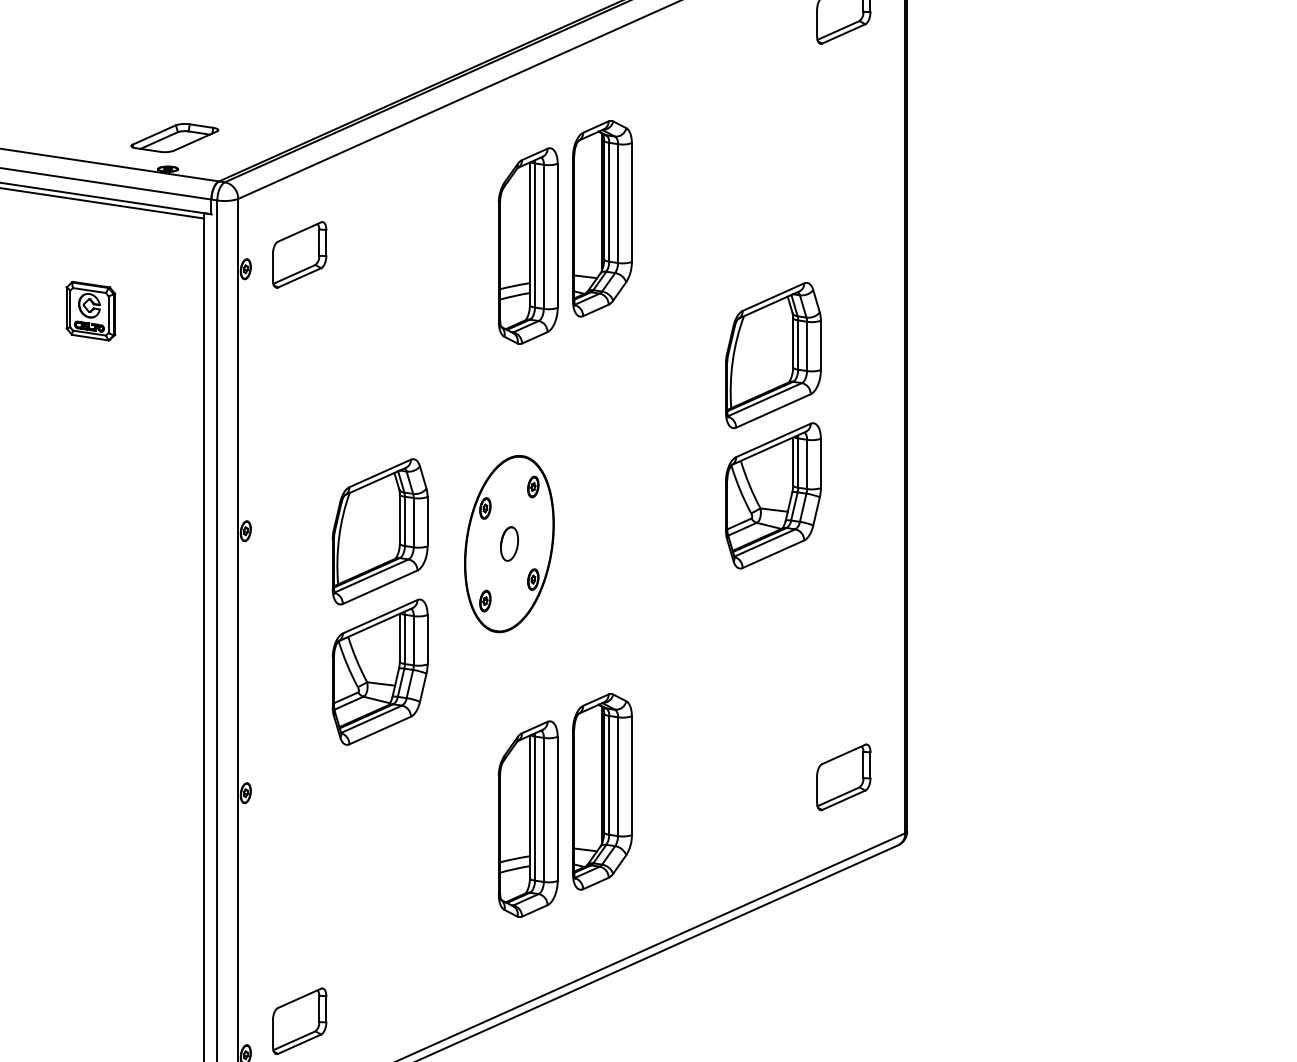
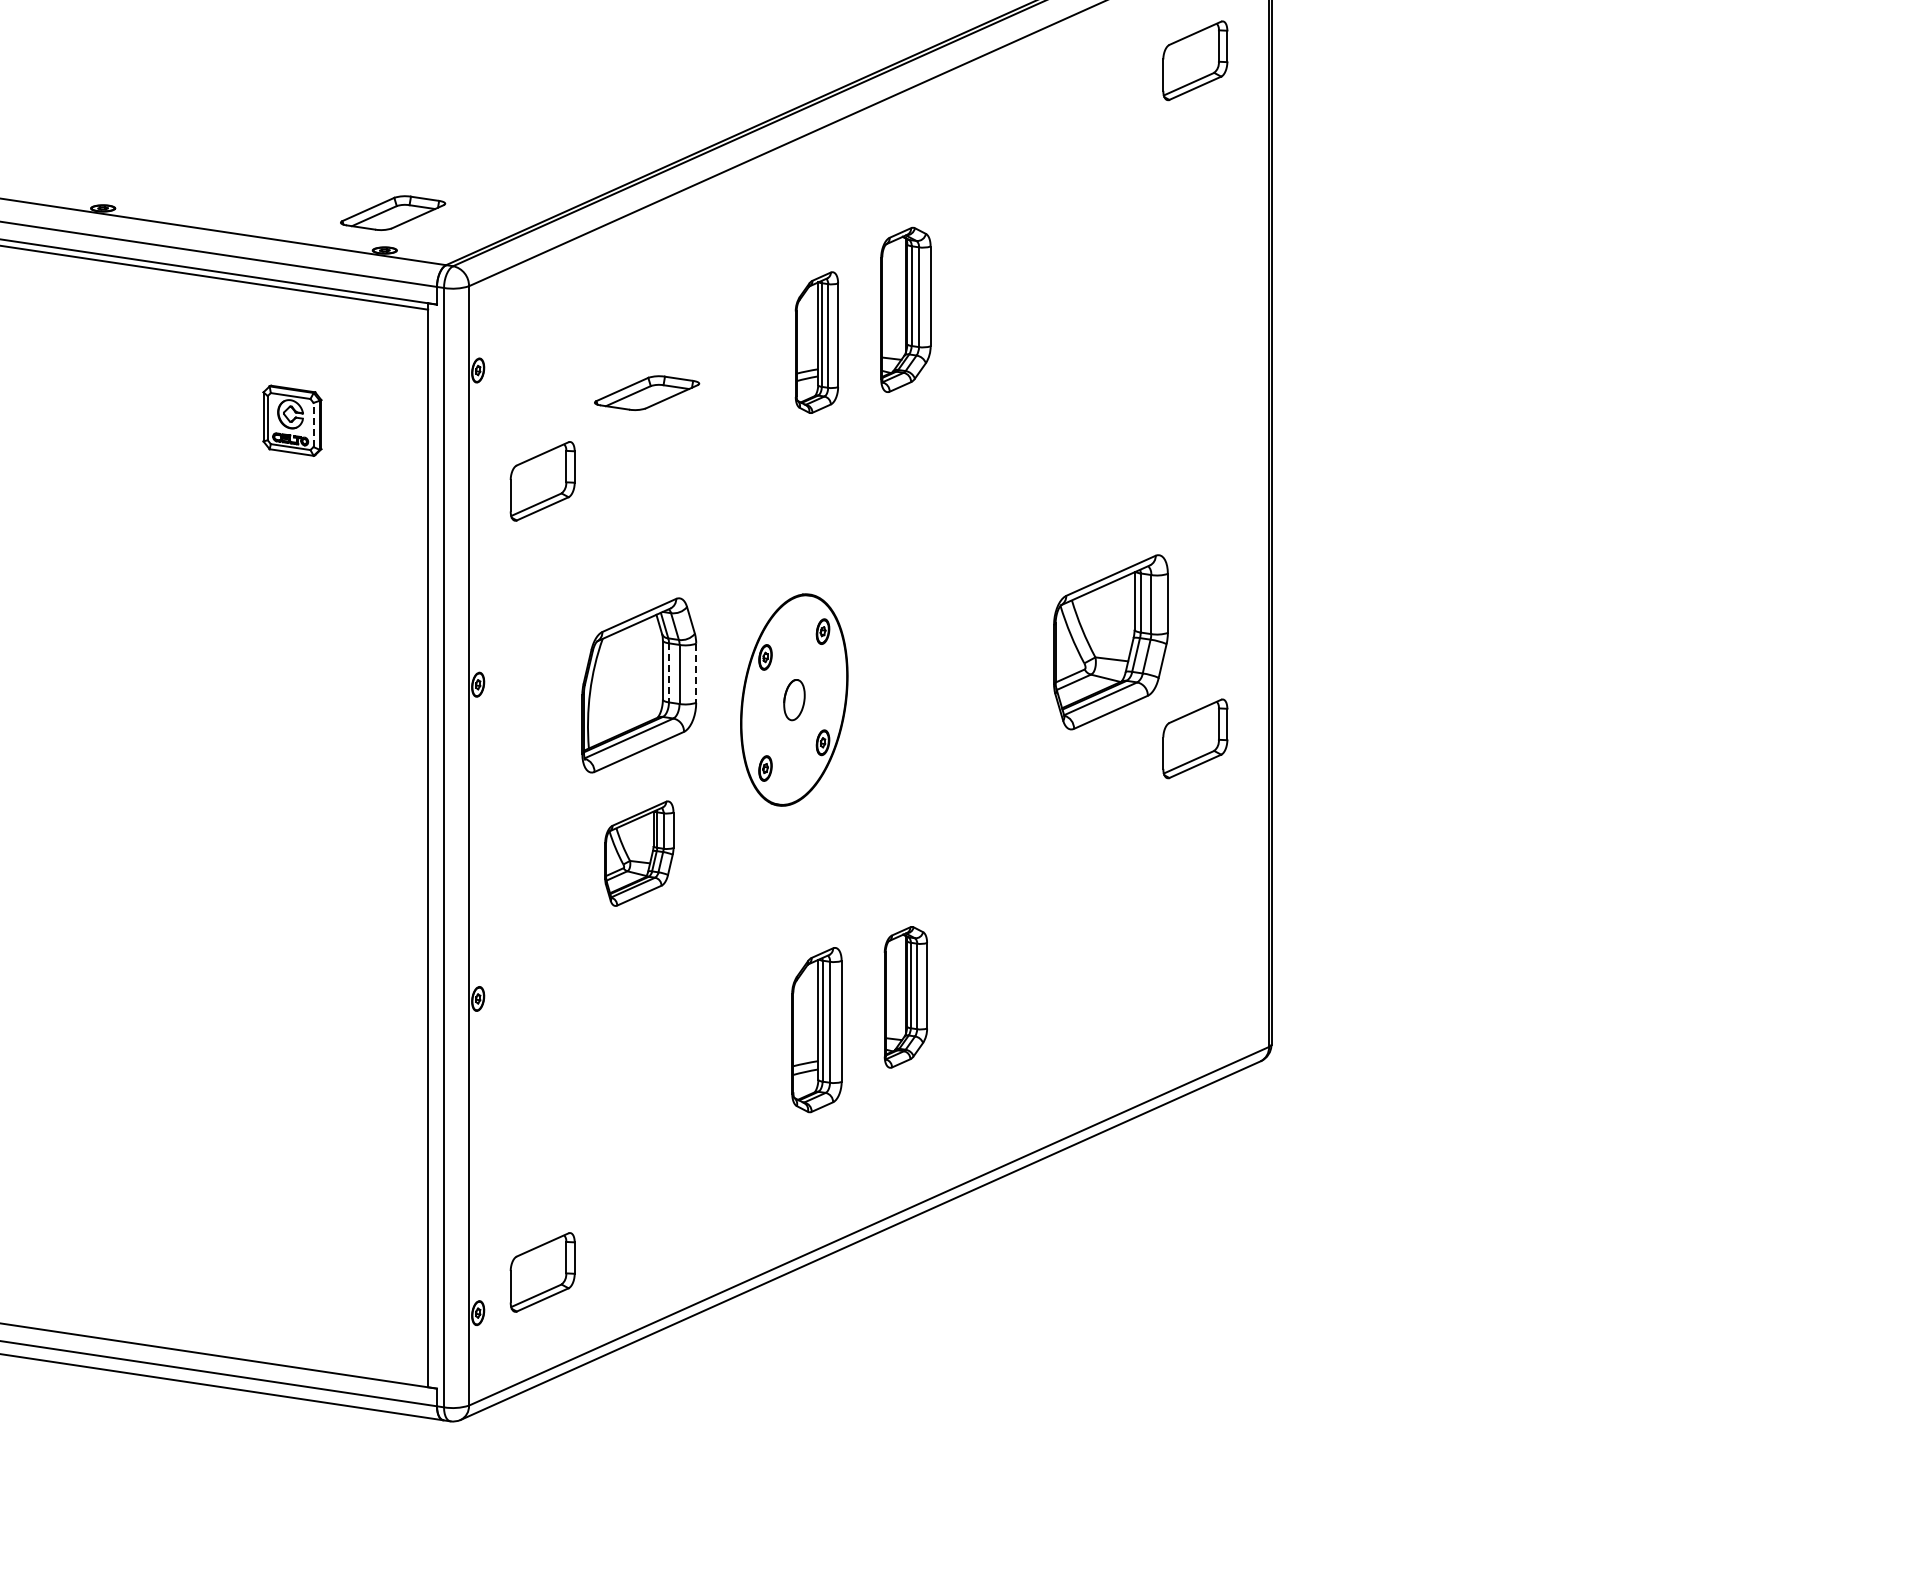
part: (602, 218) -> (905, 309), size x0.7
part: (527, 245) -> (816, 342), size x0.6
part: (299, 255) -> (542, 481), moved
part: (387, 287) -> (647, 392), added
line: (108, 314) -> (313, 424), solid -> dashed
part: (773, 355) -> (1110, 473), removed
line: (404, 521) -> (668, 672), solid -> dashed
line: (427, 521) -> (696, 673), solid -> dashed
part: (380, 671) -> (639, 853), size x0.6
part: (843, 777) -> (1195, 738), moved
part: (602, 792) -> (905, 997), size x0.6
part: (527, 818) -> (816, 1029), size x0.7

